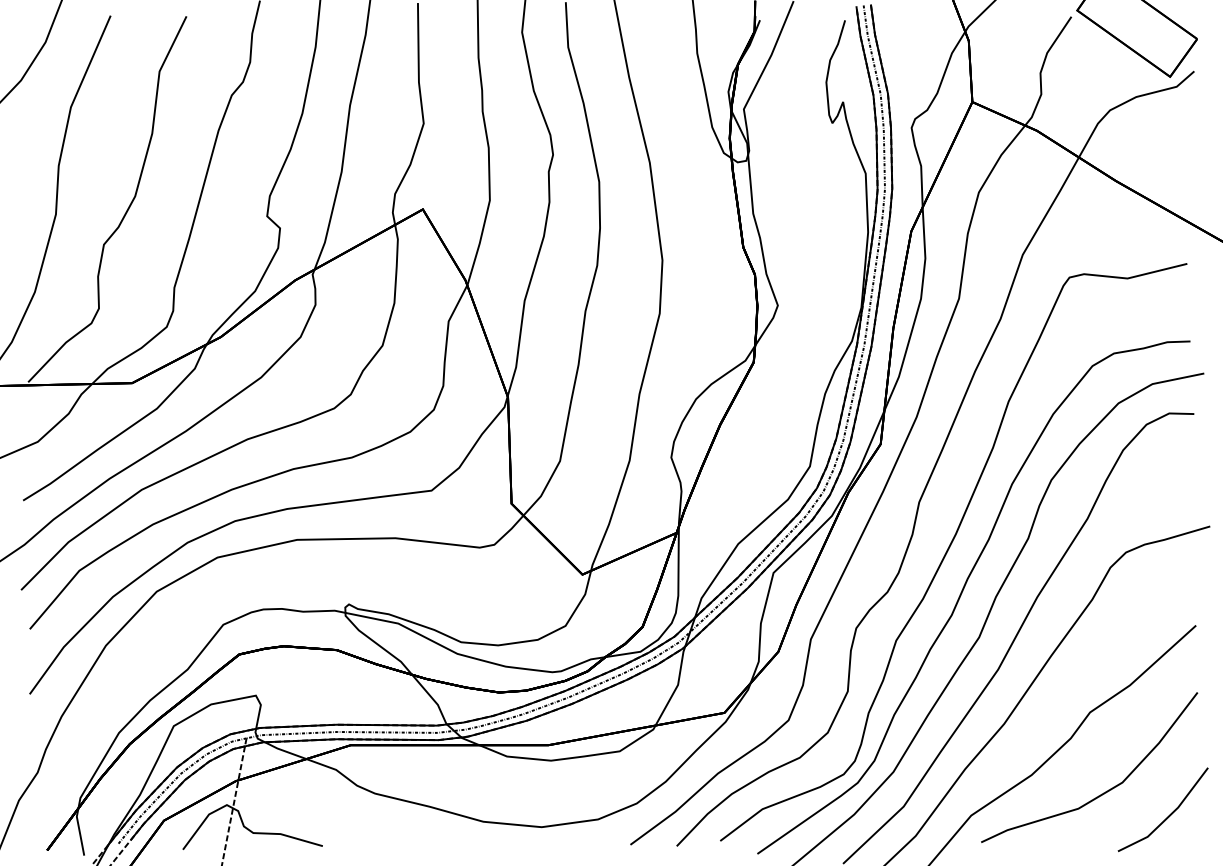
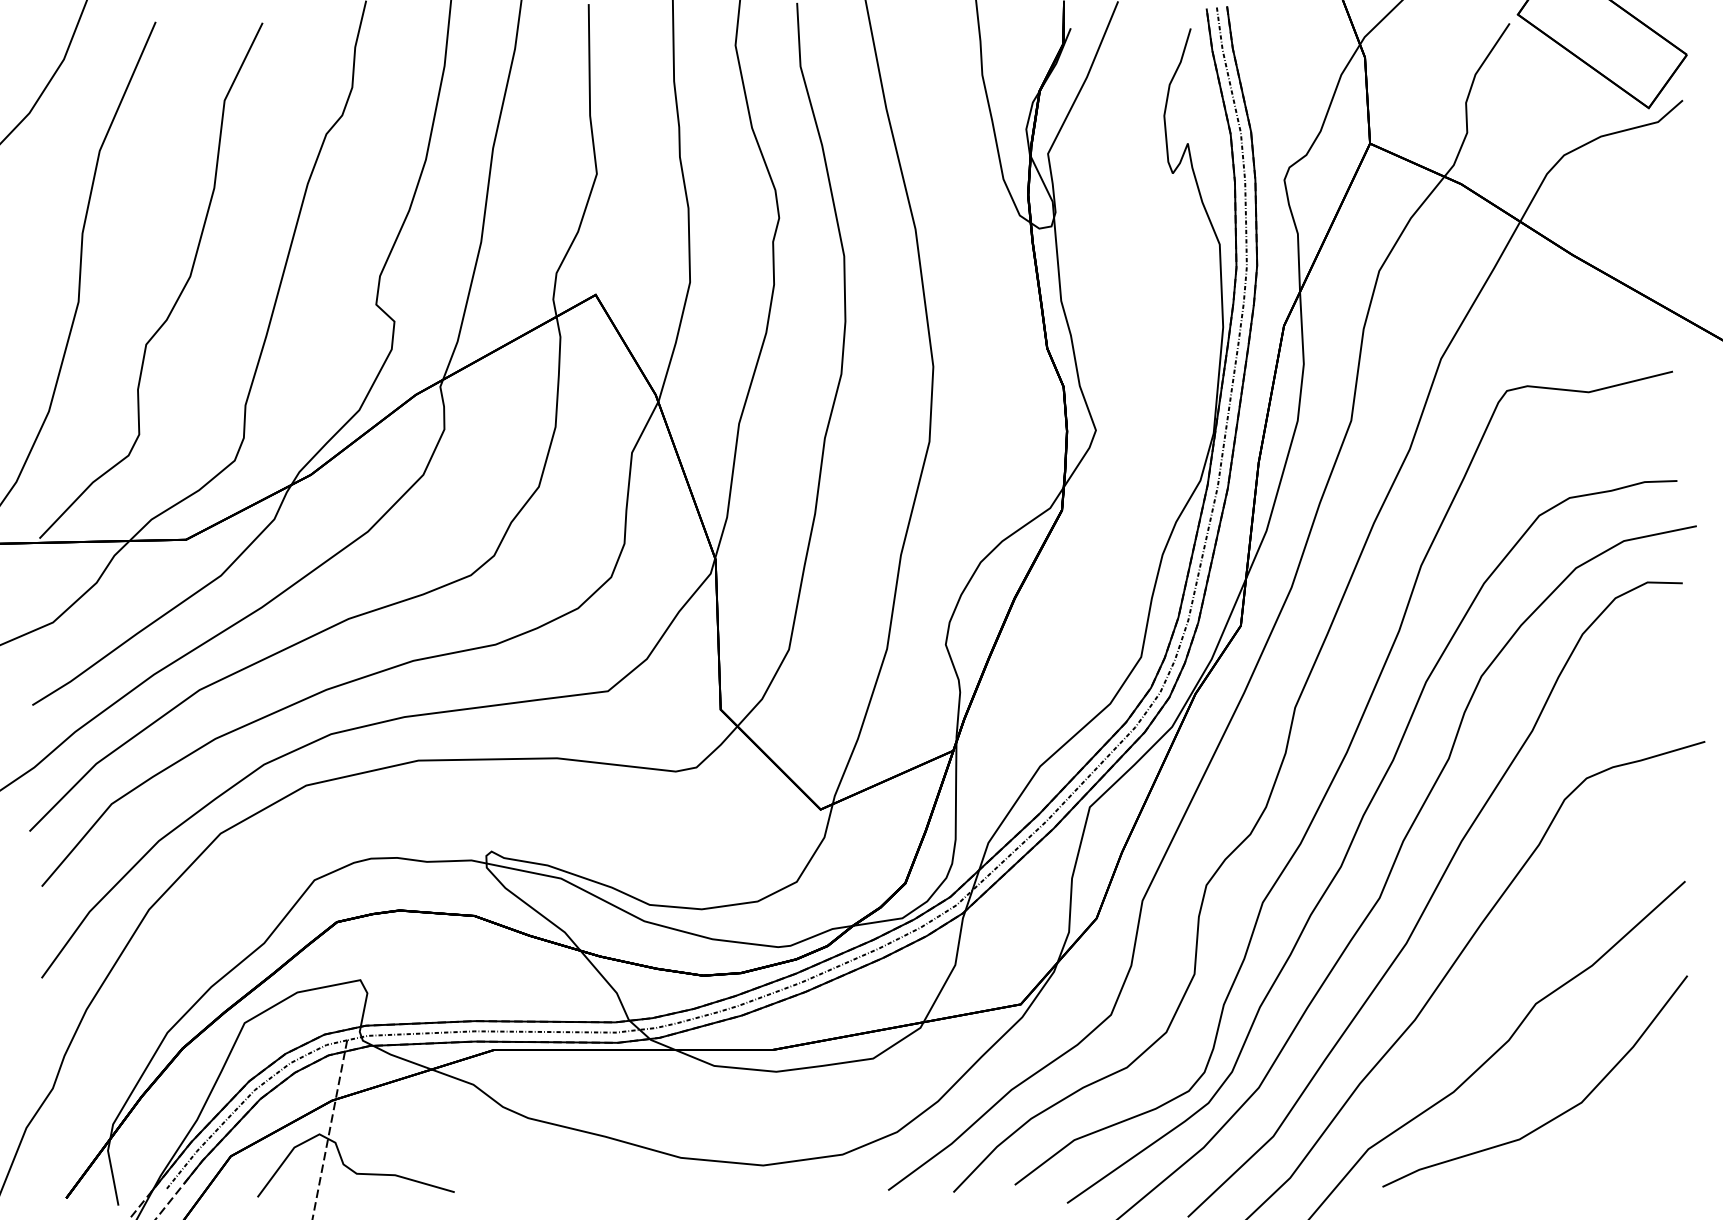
part: (1169, 815) -> (1647, 1148), removed

